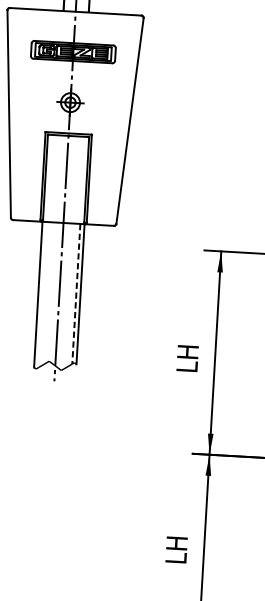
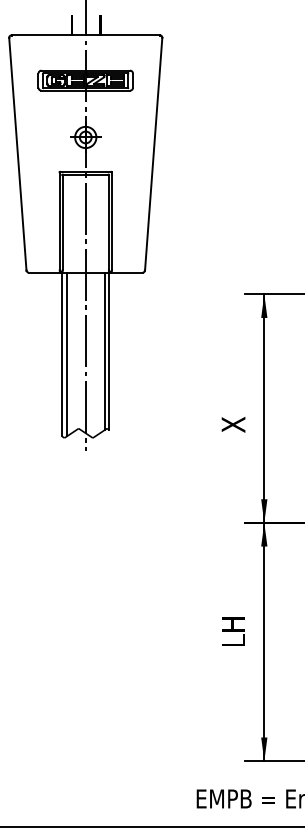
line: (42, 294) -> (66, 354), added
line: (76, 294) -> (104, 351), dashed -> solid
text: (187, 359) -> (233, 417), LH -> X

